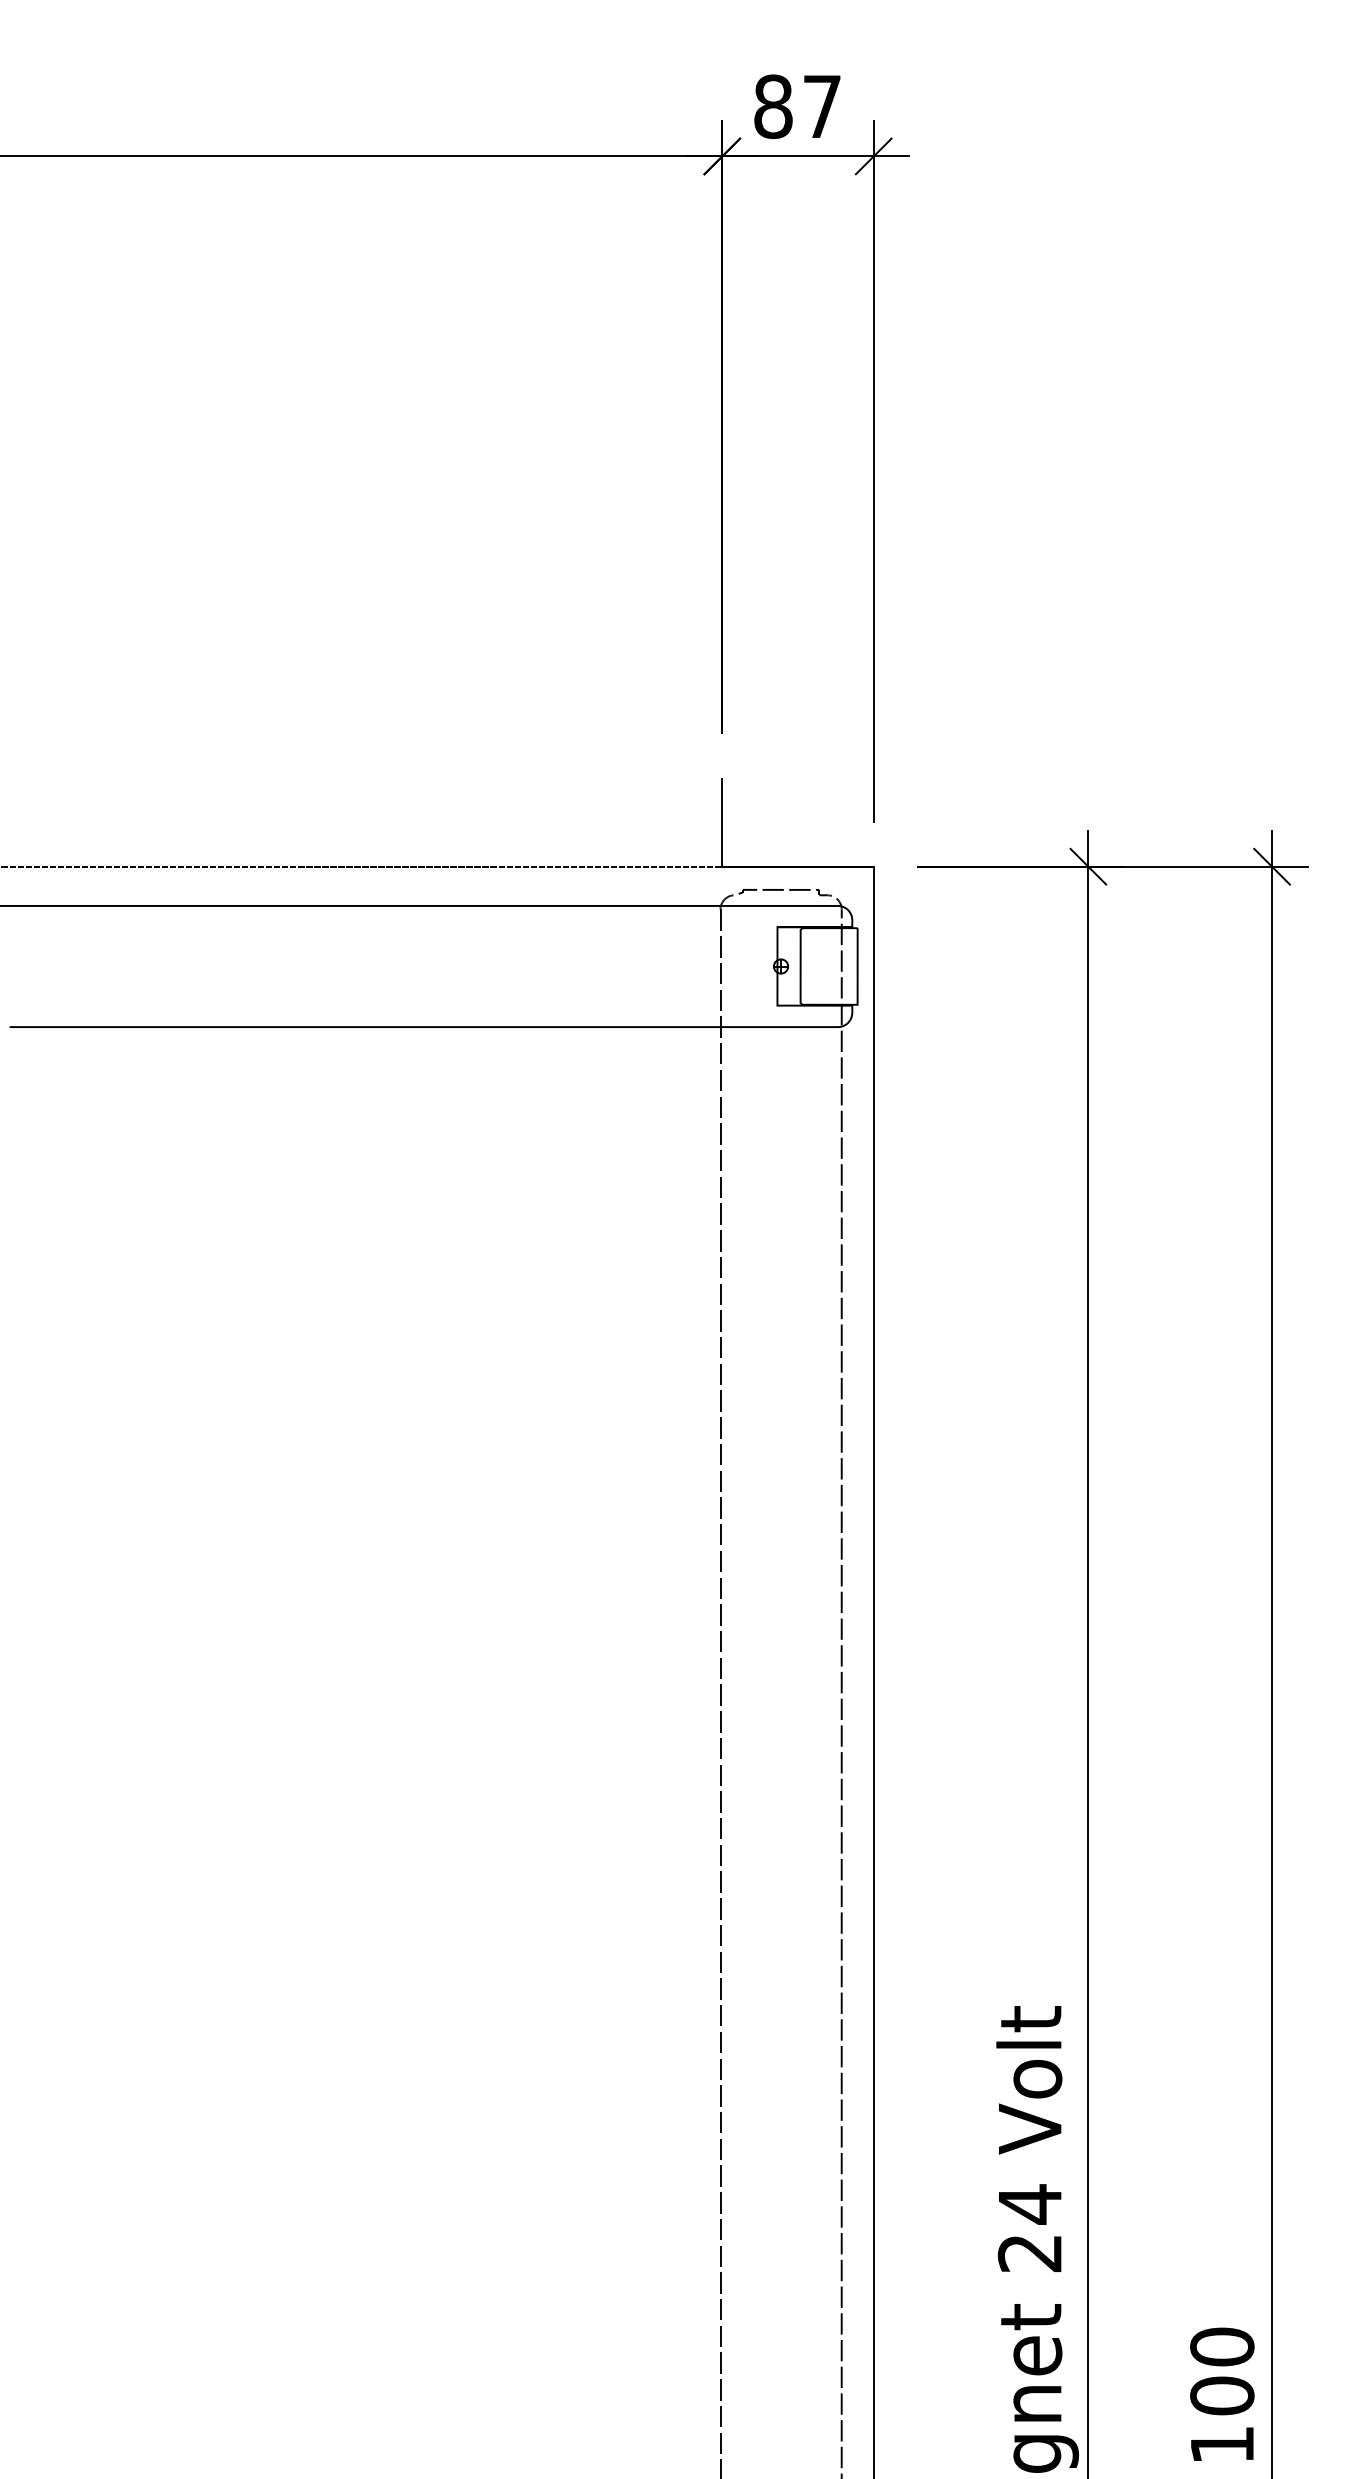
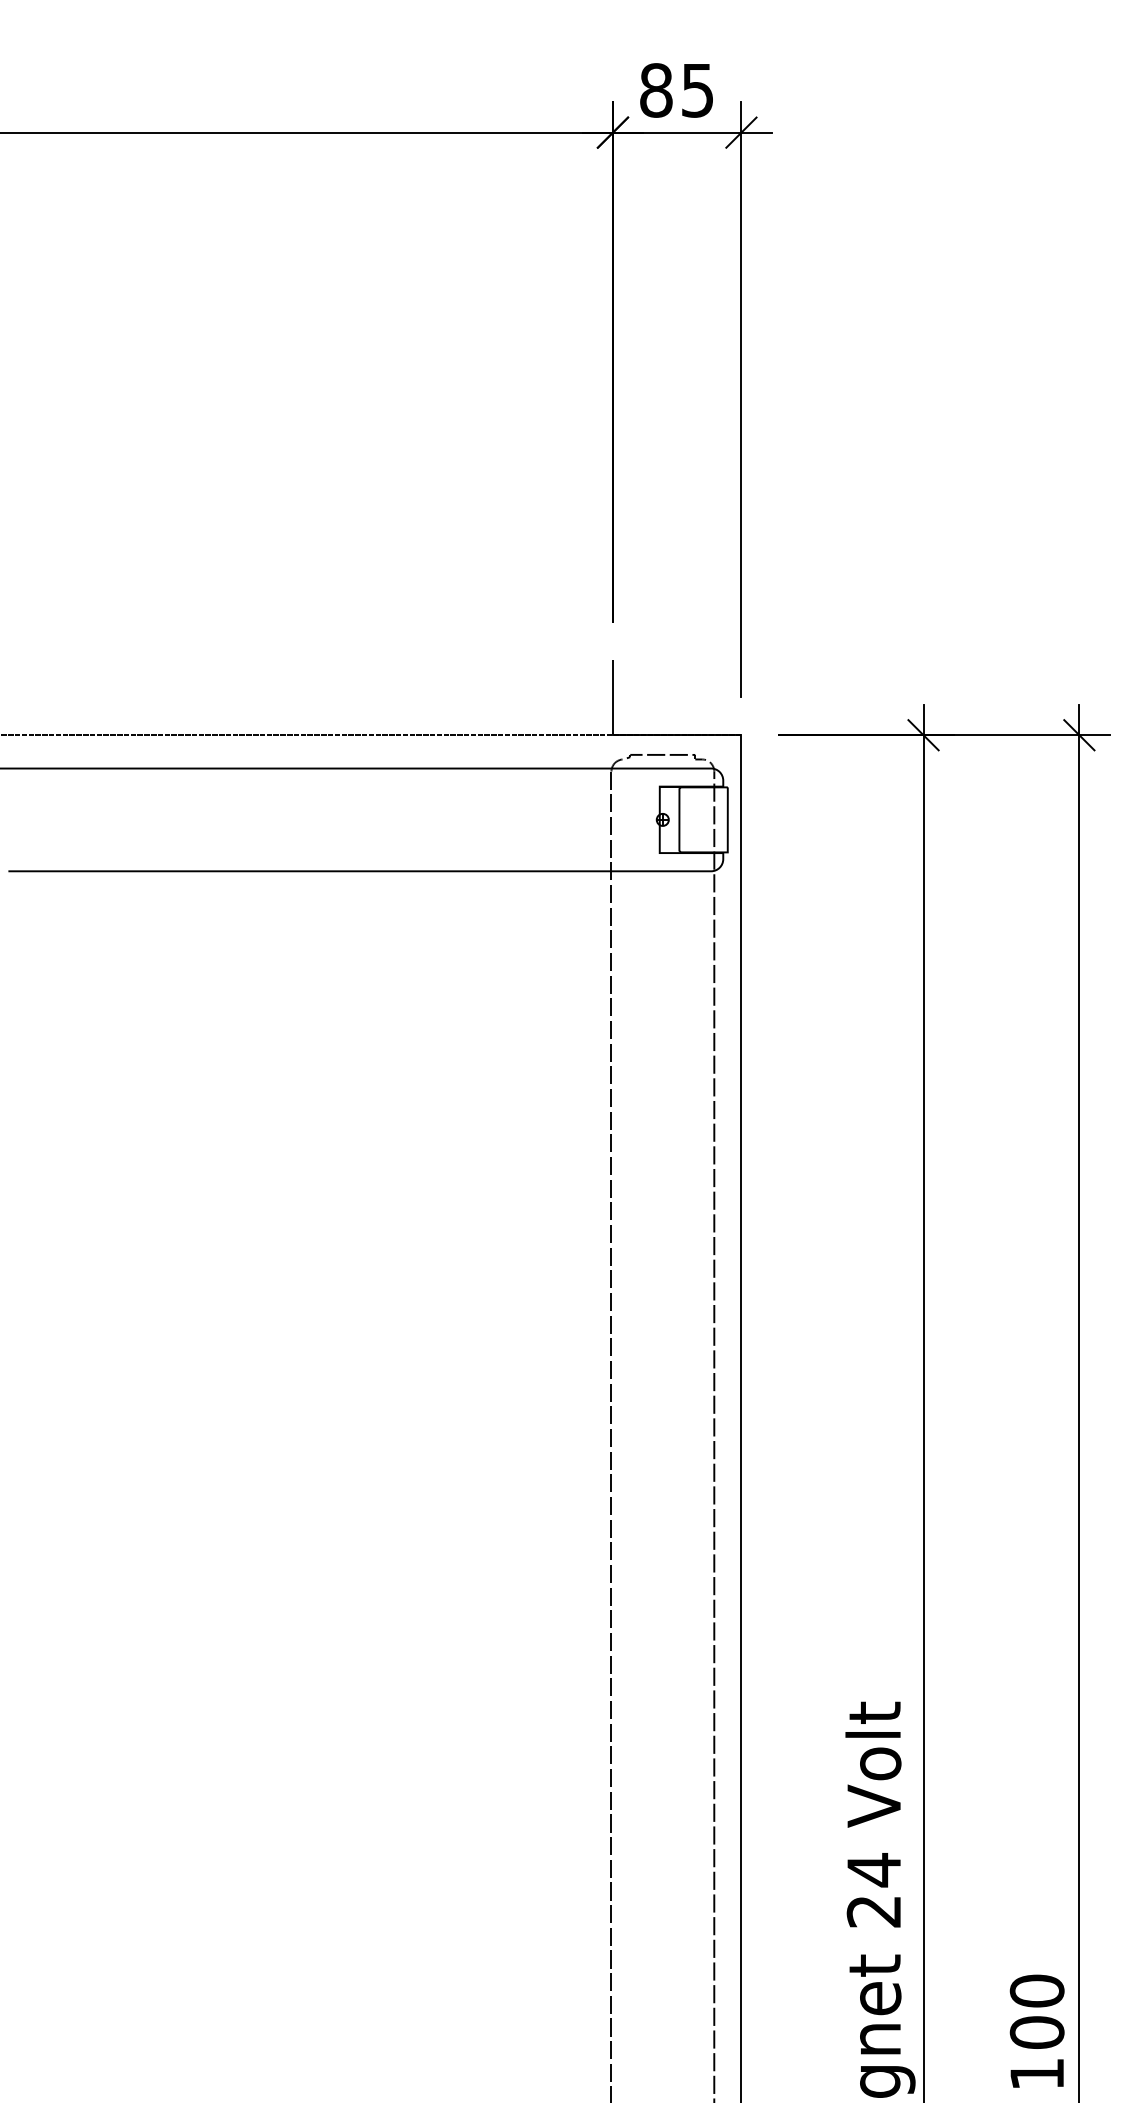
text: (821, 106) -> (697, 90), 87 -> 85

